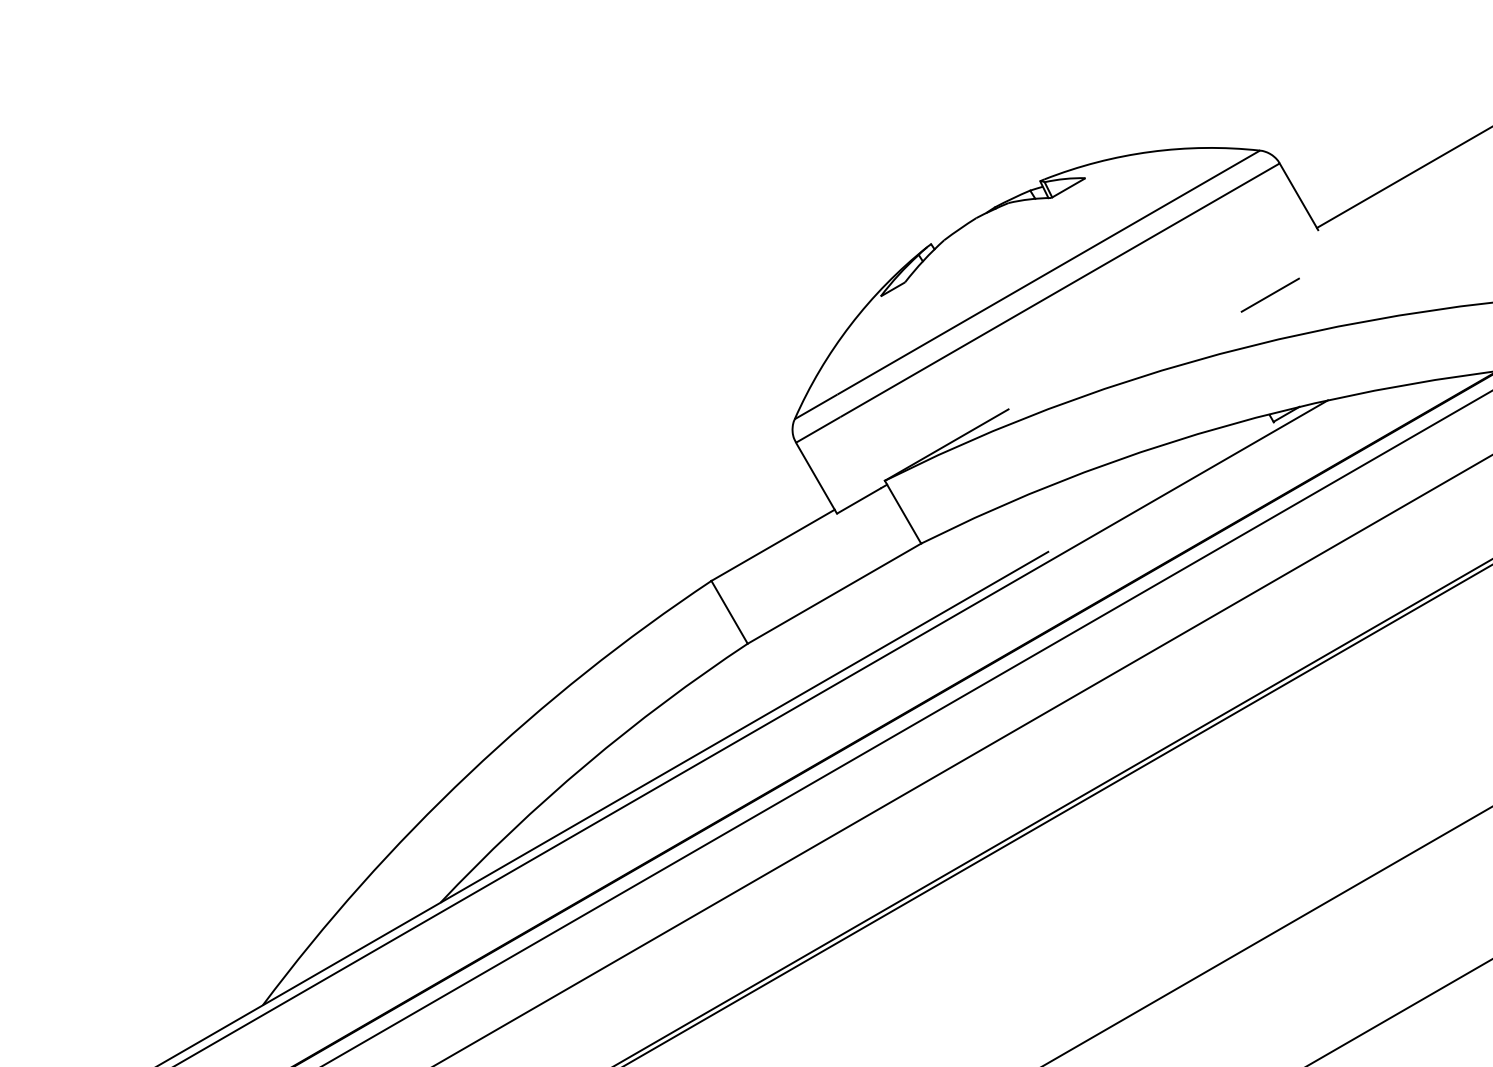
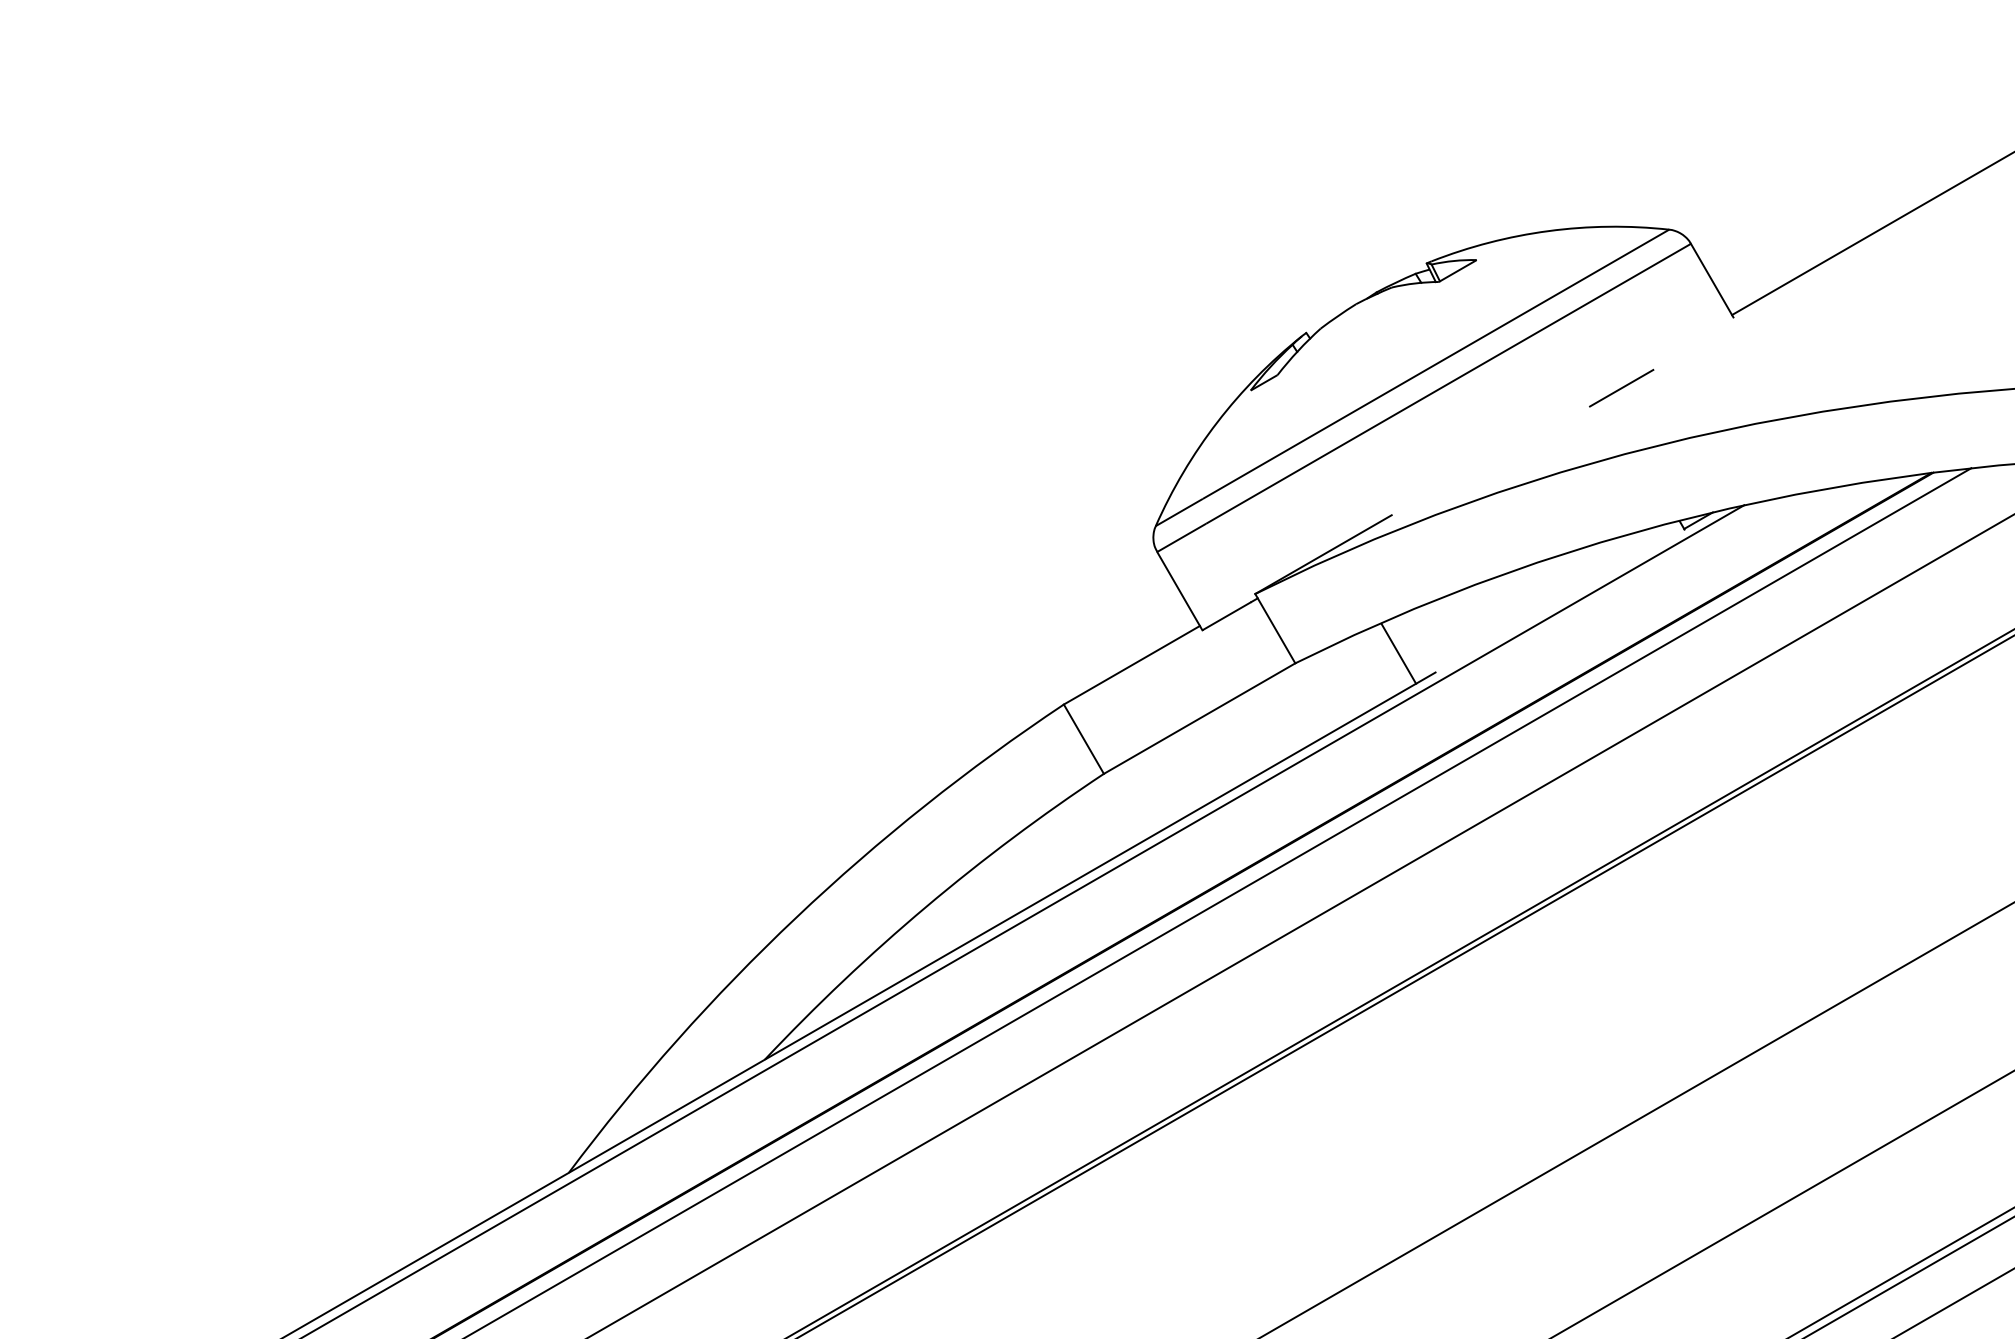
line: (1270, 294) -> (1621, 387), moved
line: (1014, 534) -> (1398, 653), added

